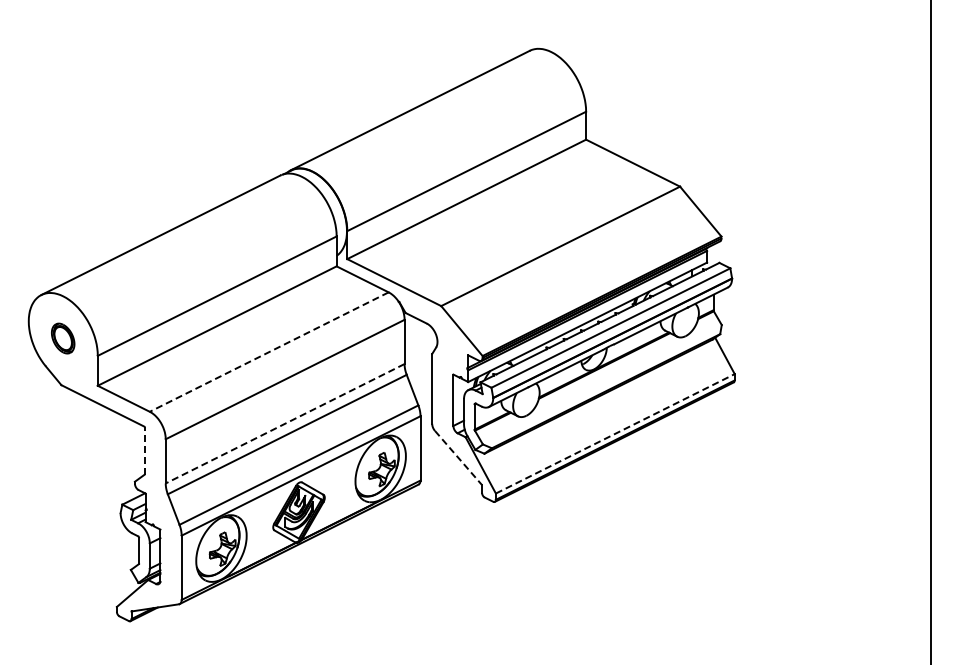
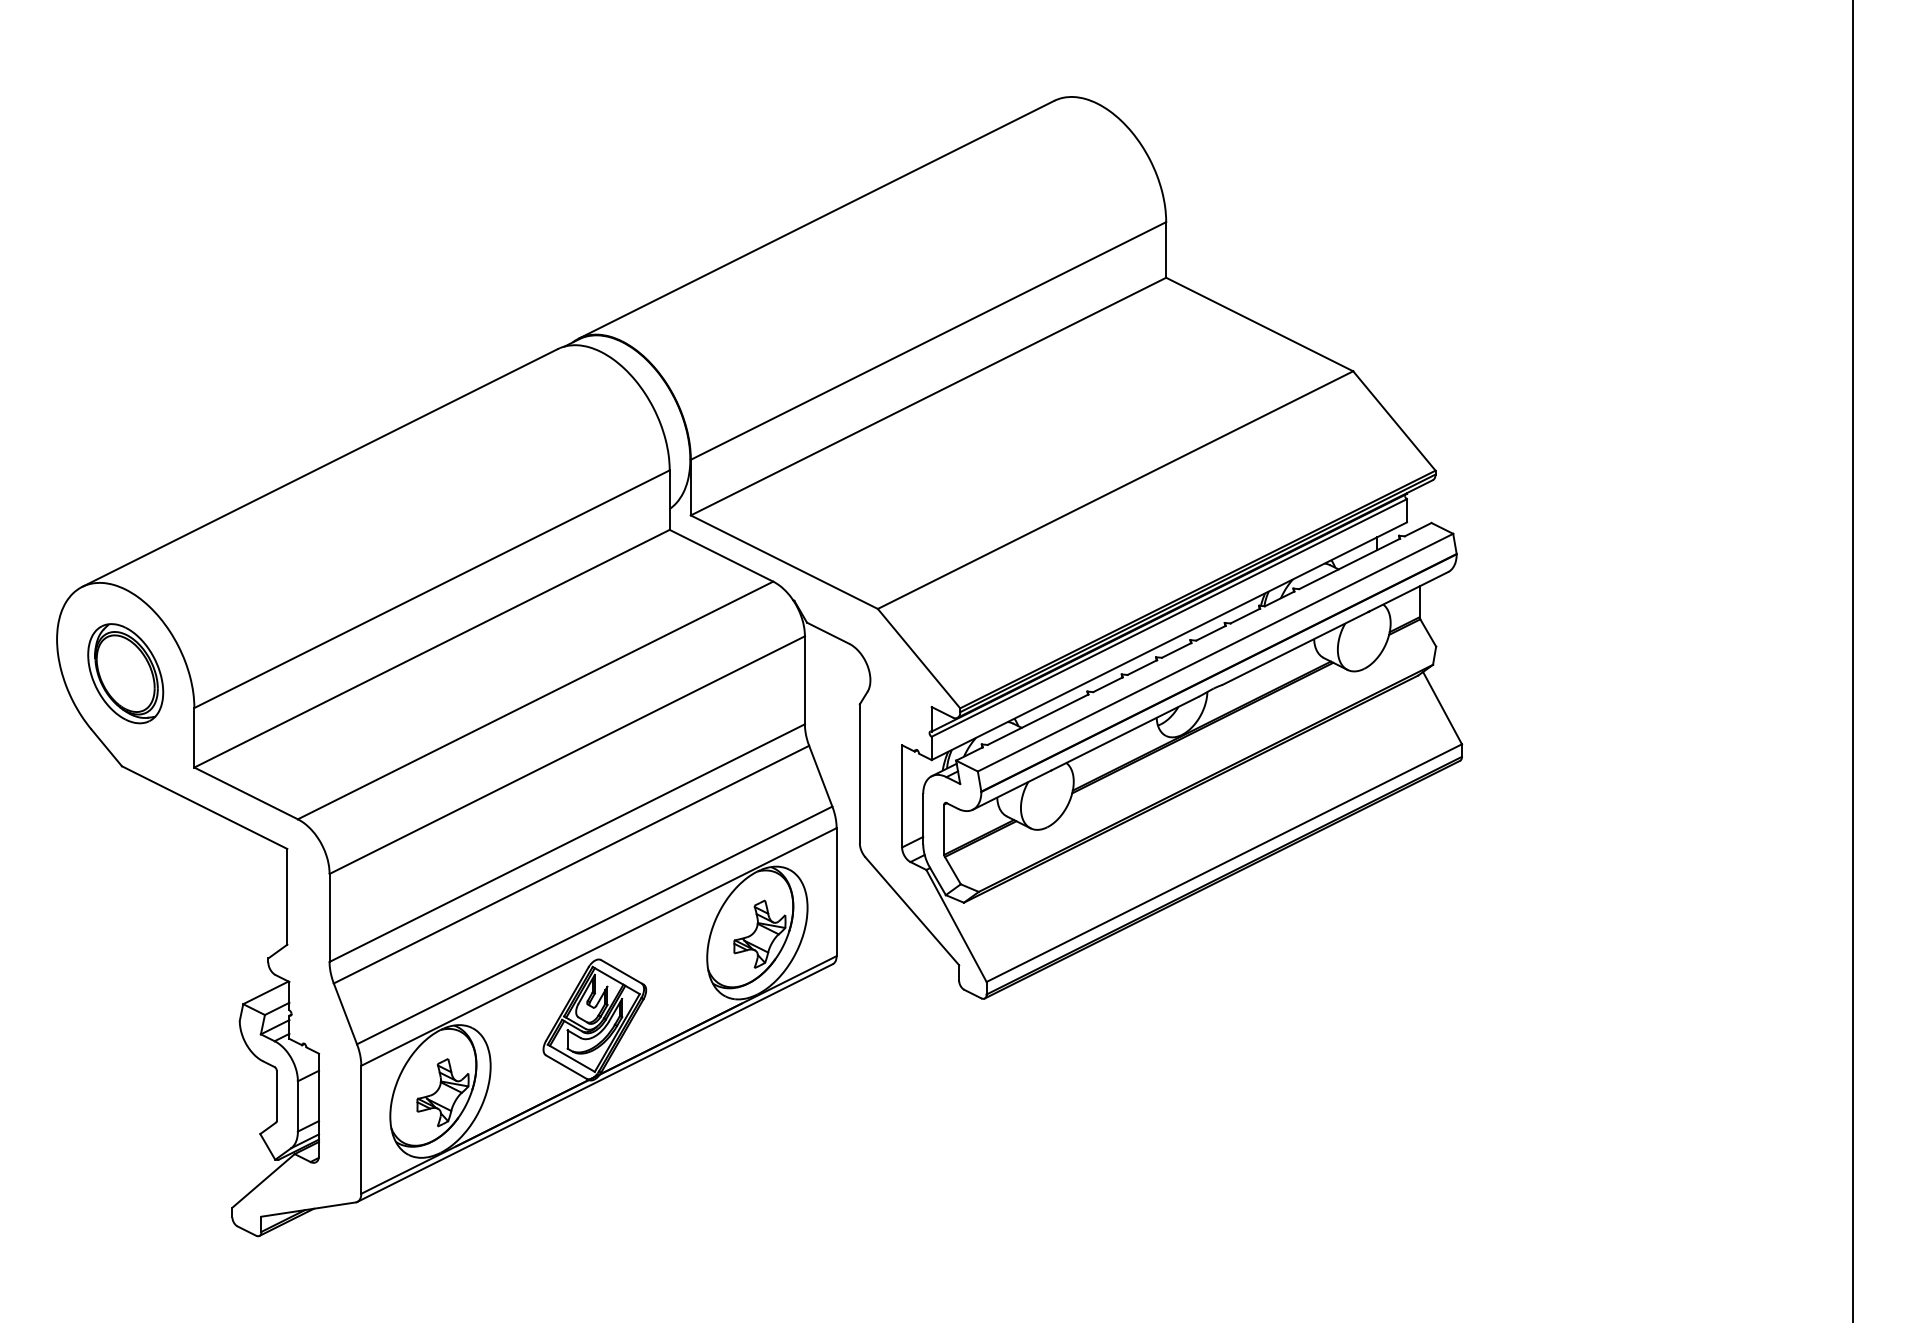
part: (62, 338) -> (124, 673), size x1.67
line: (269, 352) -> (536, 701), dashed -> solid
line: (285, 423) -> (567, 842), dashed -> solid
line: (615, 433) -> (1224, 862), dashed -> solid
line: (144, 450) -> (287, 896), dashed -> solid
line: (458, 458) -> (912, 912), dashed -> solid

